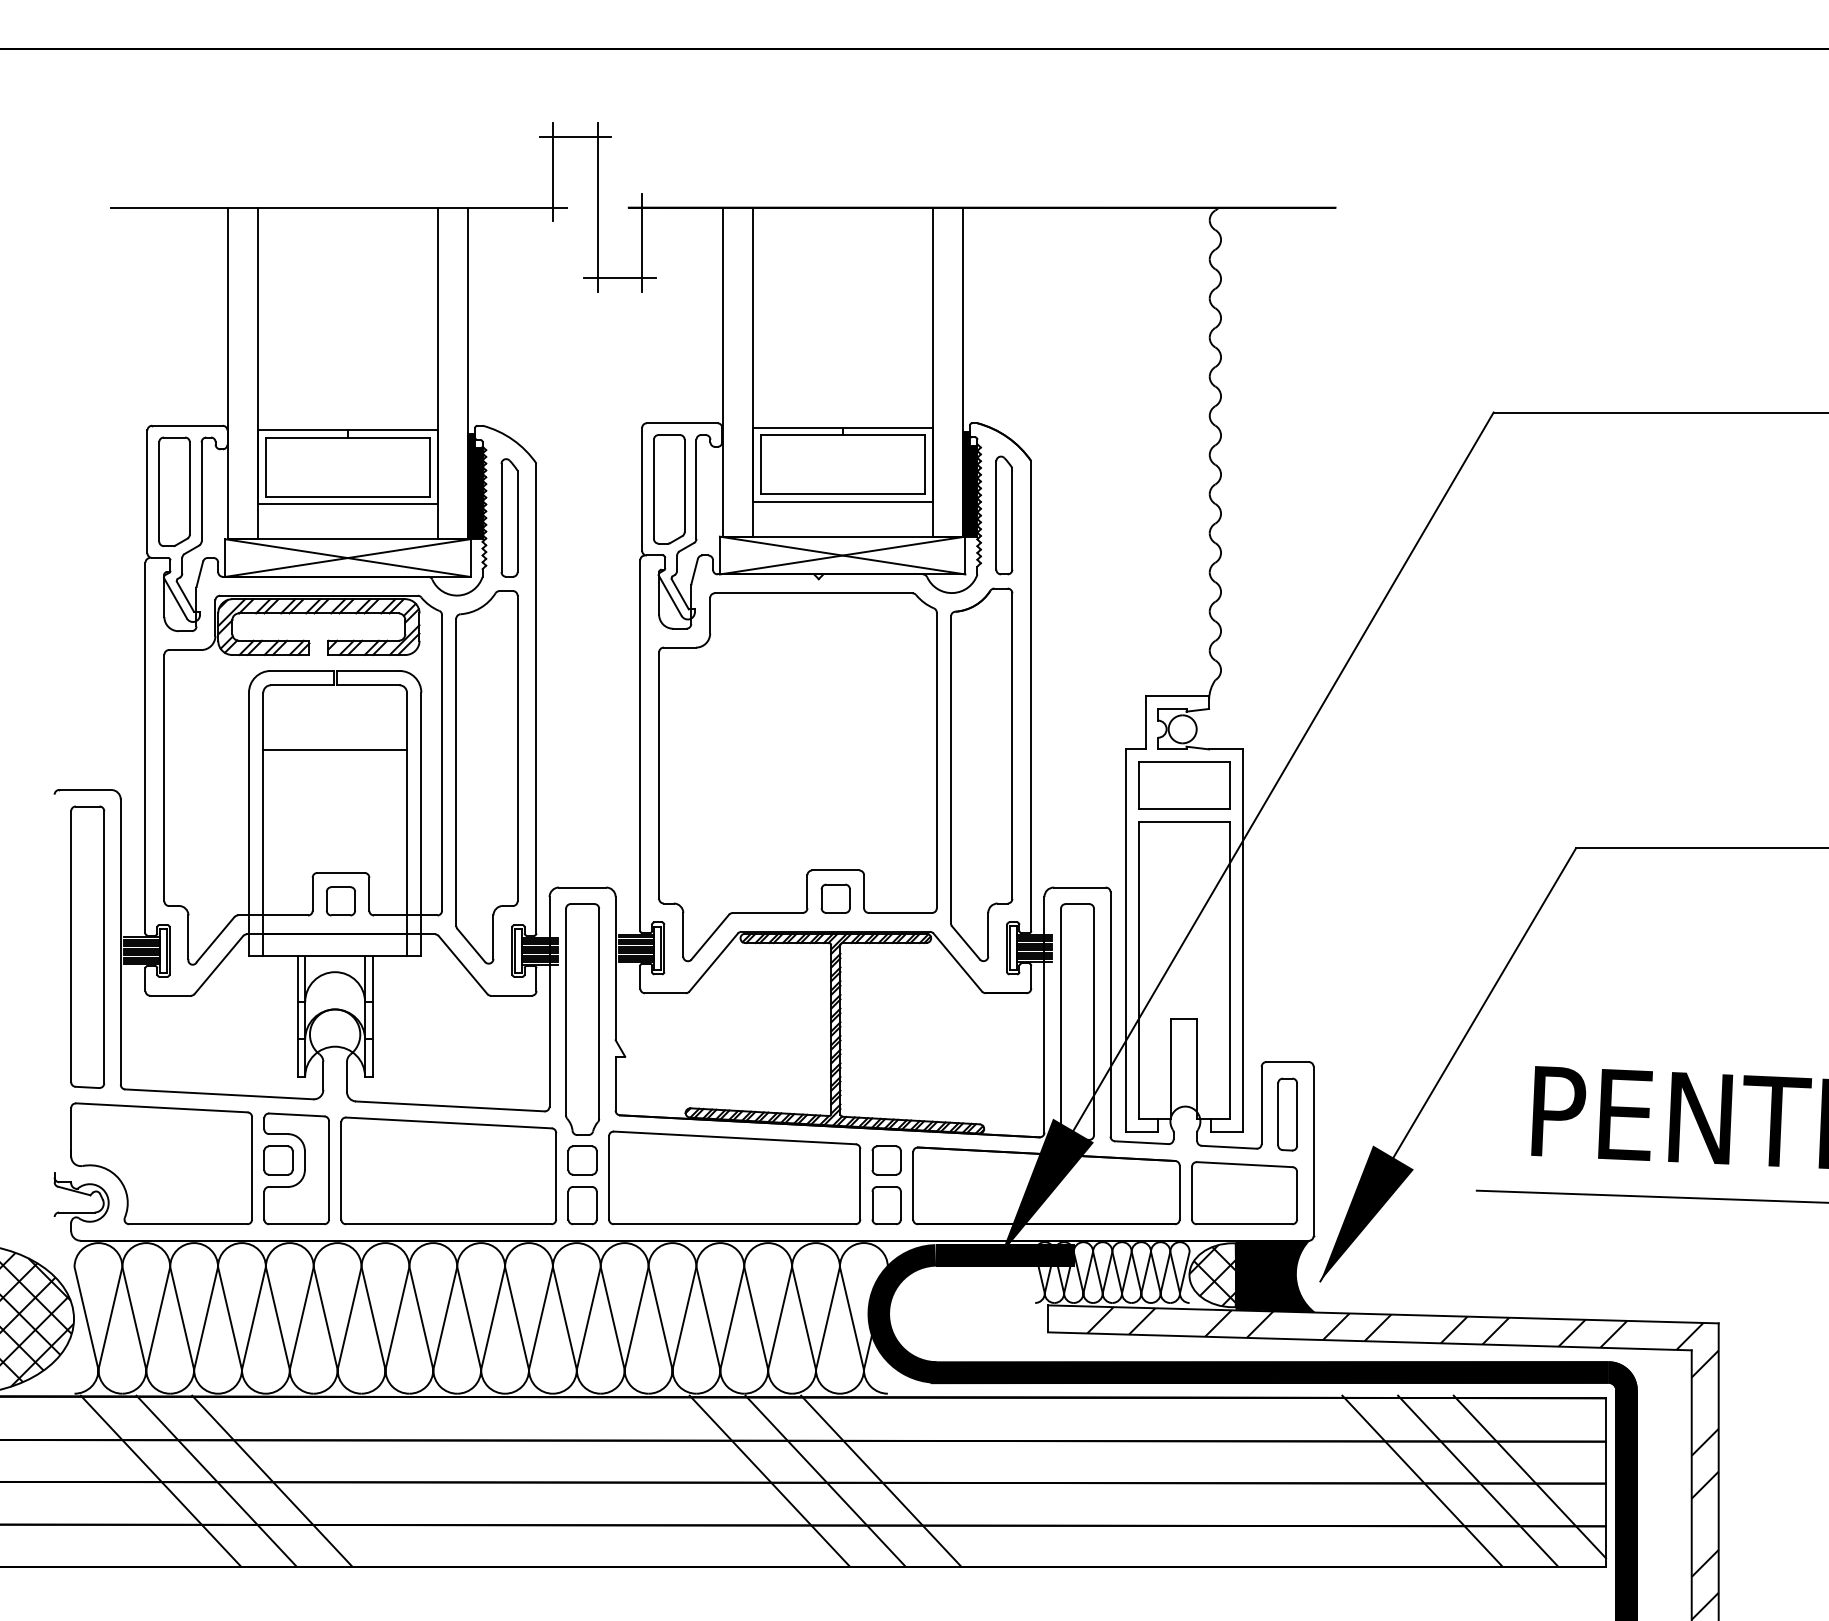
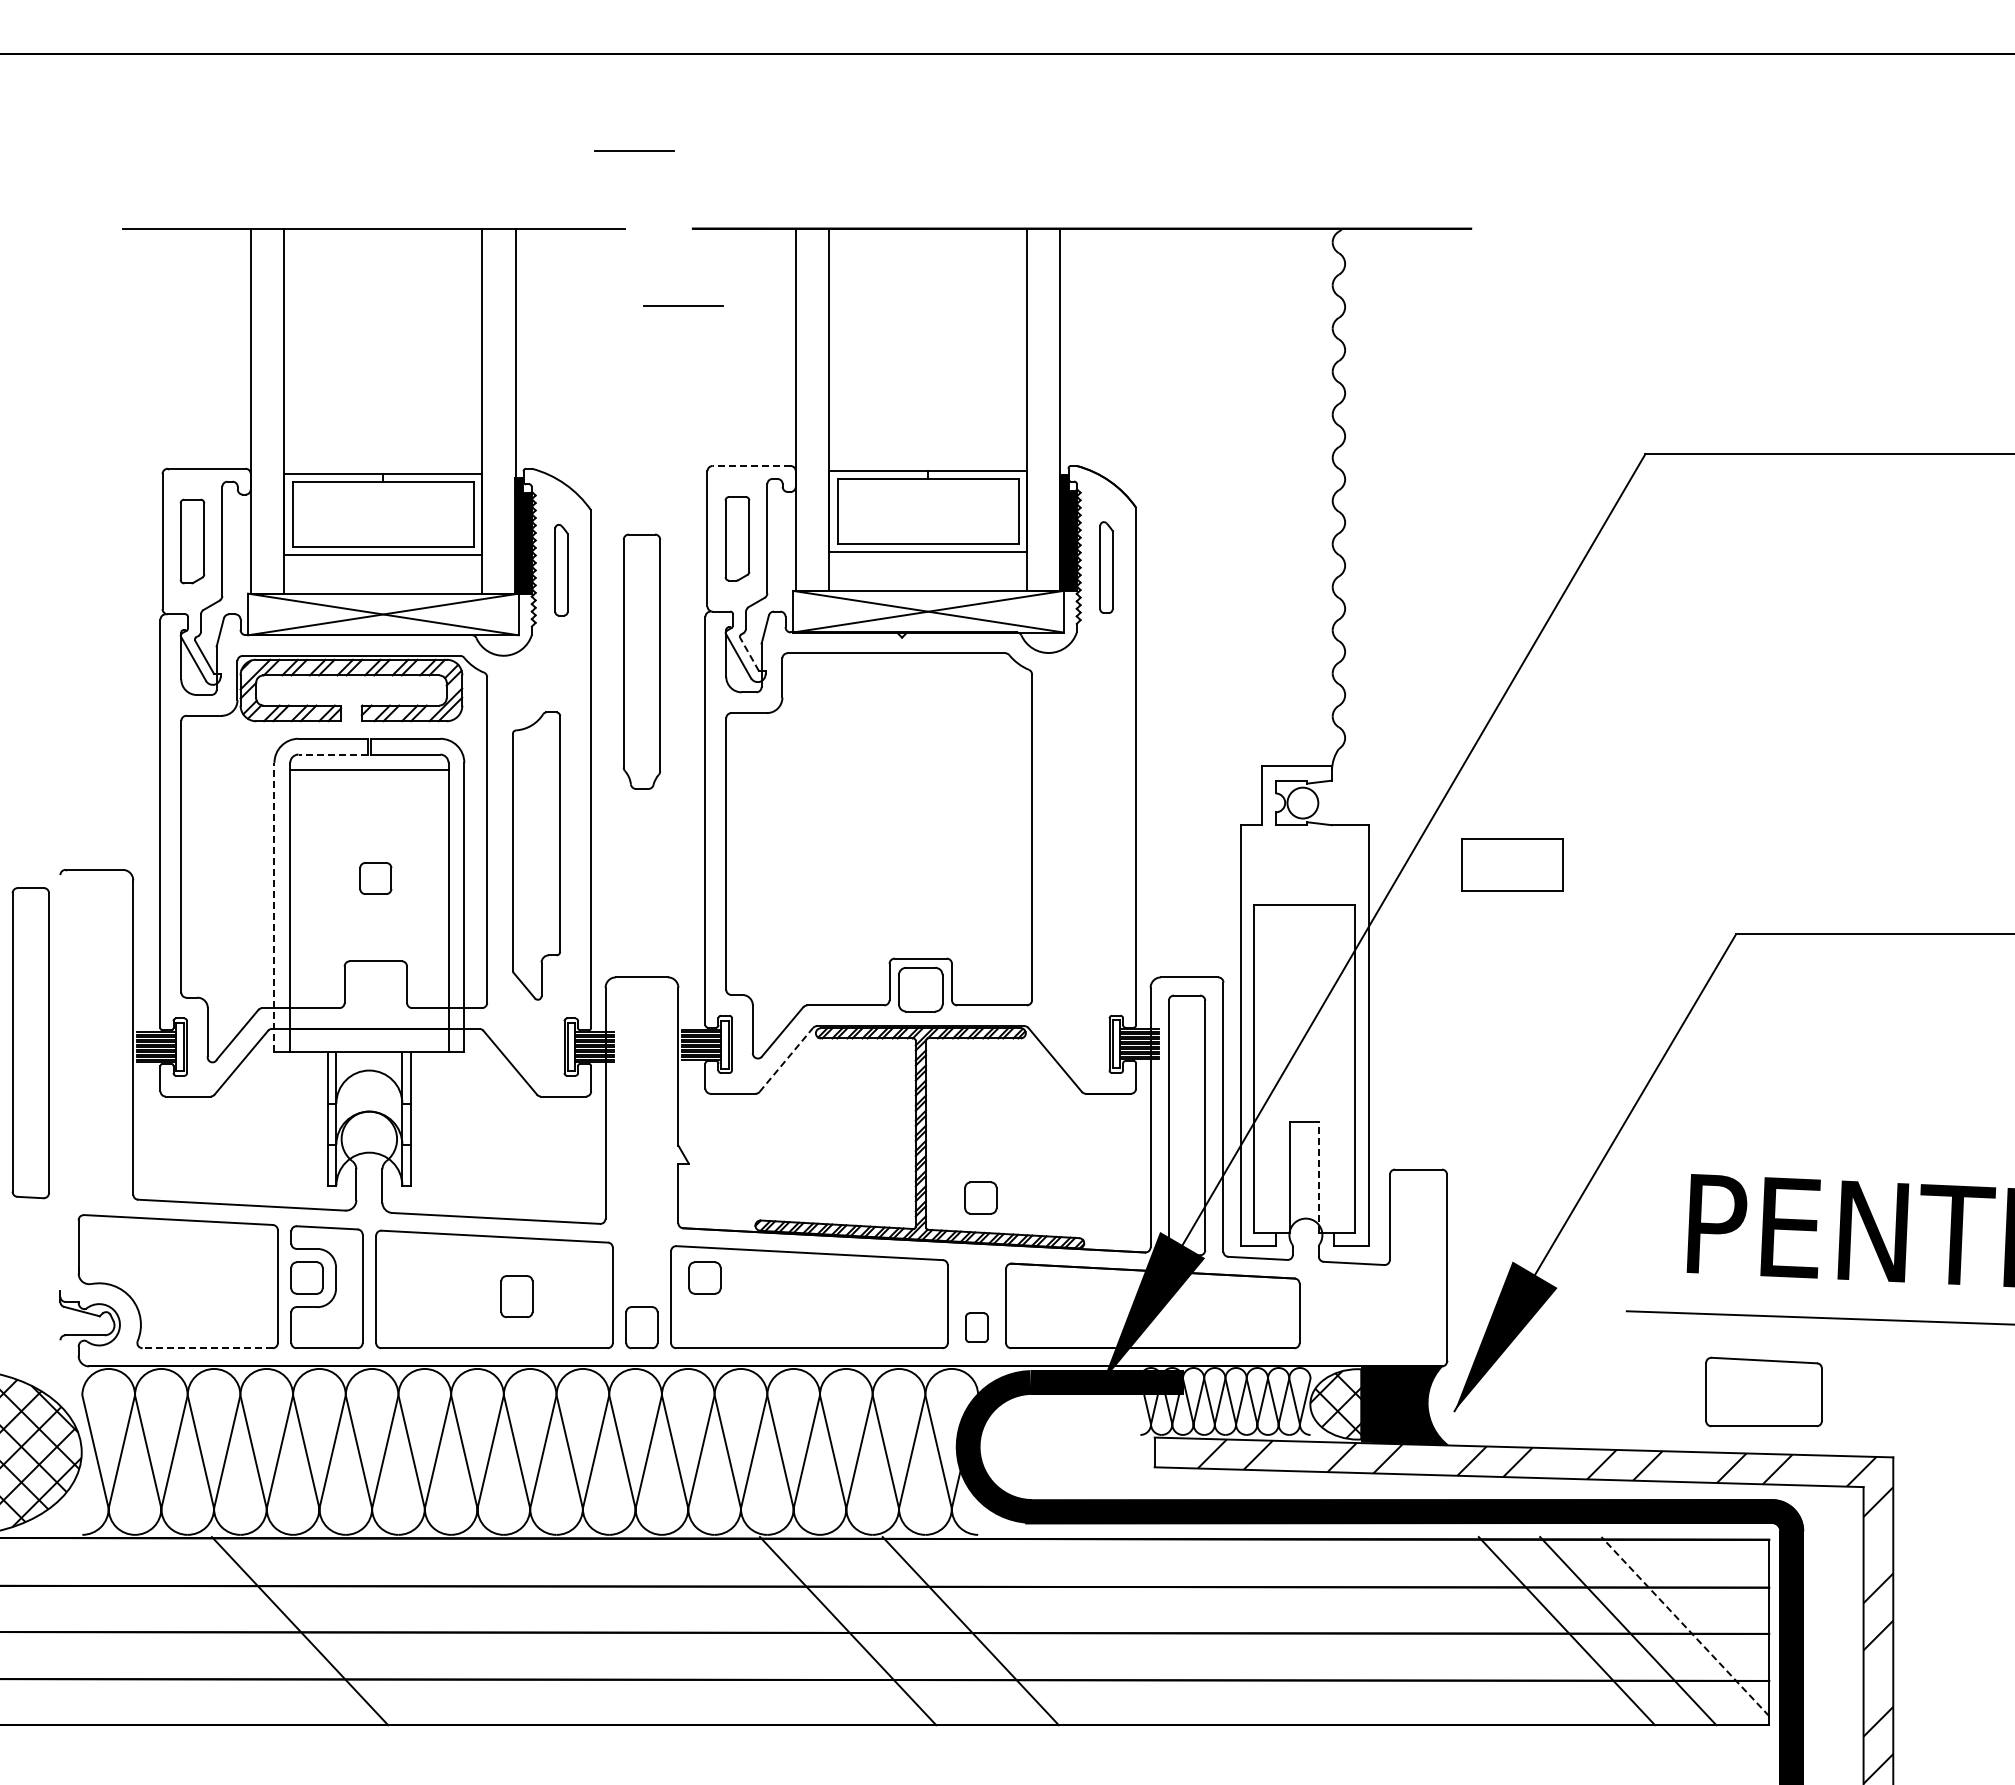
line: (553, 172) -> (609, 189), removed
line: (597, 207) -> (658, 228), removed
line: (642, 243) -> (707, 267), removed
line: (682, 423) -> (751, 466), solid -> dashed
part: (669, 489) -> (737, 538), size x0.7
part: (174, 491) -> (192, 541), size x0.7
part: (1004, 515) -> (1106, 567), size x0.7
part: (509, 517) -> (561, 569), size x0.7
line: (680, 594) -> (749, 654), solid -> dashed
line: (302, 685) -> (333, 754), solid -> dashed
line: (335, 749) -> (369, 770), moved
part: (981, 775) -> (1081, 853), removed
part: (486, 777) -> (536, 856), size x0.7
part: (1184, 785) -> (1512, 864), moved
line: (249, 824) -> (274, 907), solid -> dashed
part: (835, 898) -> (920, 989), size x1.4
part: (340, 901) -> (375, 878), moved
part: (87, 947) -> (30, 1043), moved
line: (713, 962) -> (786, 1059), solid -> dashed
part: (582, 1019) -> (641, 661), moved
line: (1197, 1068) -> (1319, 1176), solid -> dashed
part: (1287, 1114) -> (1418, 1227), removed
part: (582, 1160) -> (704, 1277), moved
part: (886, 1160) -> (980, 1197), moved
part: (468, 1177) -> (516, 1296), added
part: (1244, 1192) -> (1763, 1391), moved
part: (886, 1205) -> (976, 1327), size x0.7
line: (187, 1224) -> (206, 1348), solid -> dashed
line: (1530, 1476) -> (1685, 1626), solid -> dashed
line: (160, 1481) -> (177, 1631), removed
line: (216, 1481) -> (238, 1631), removed
line: (825, 1481) -> (909, 1631), removed

